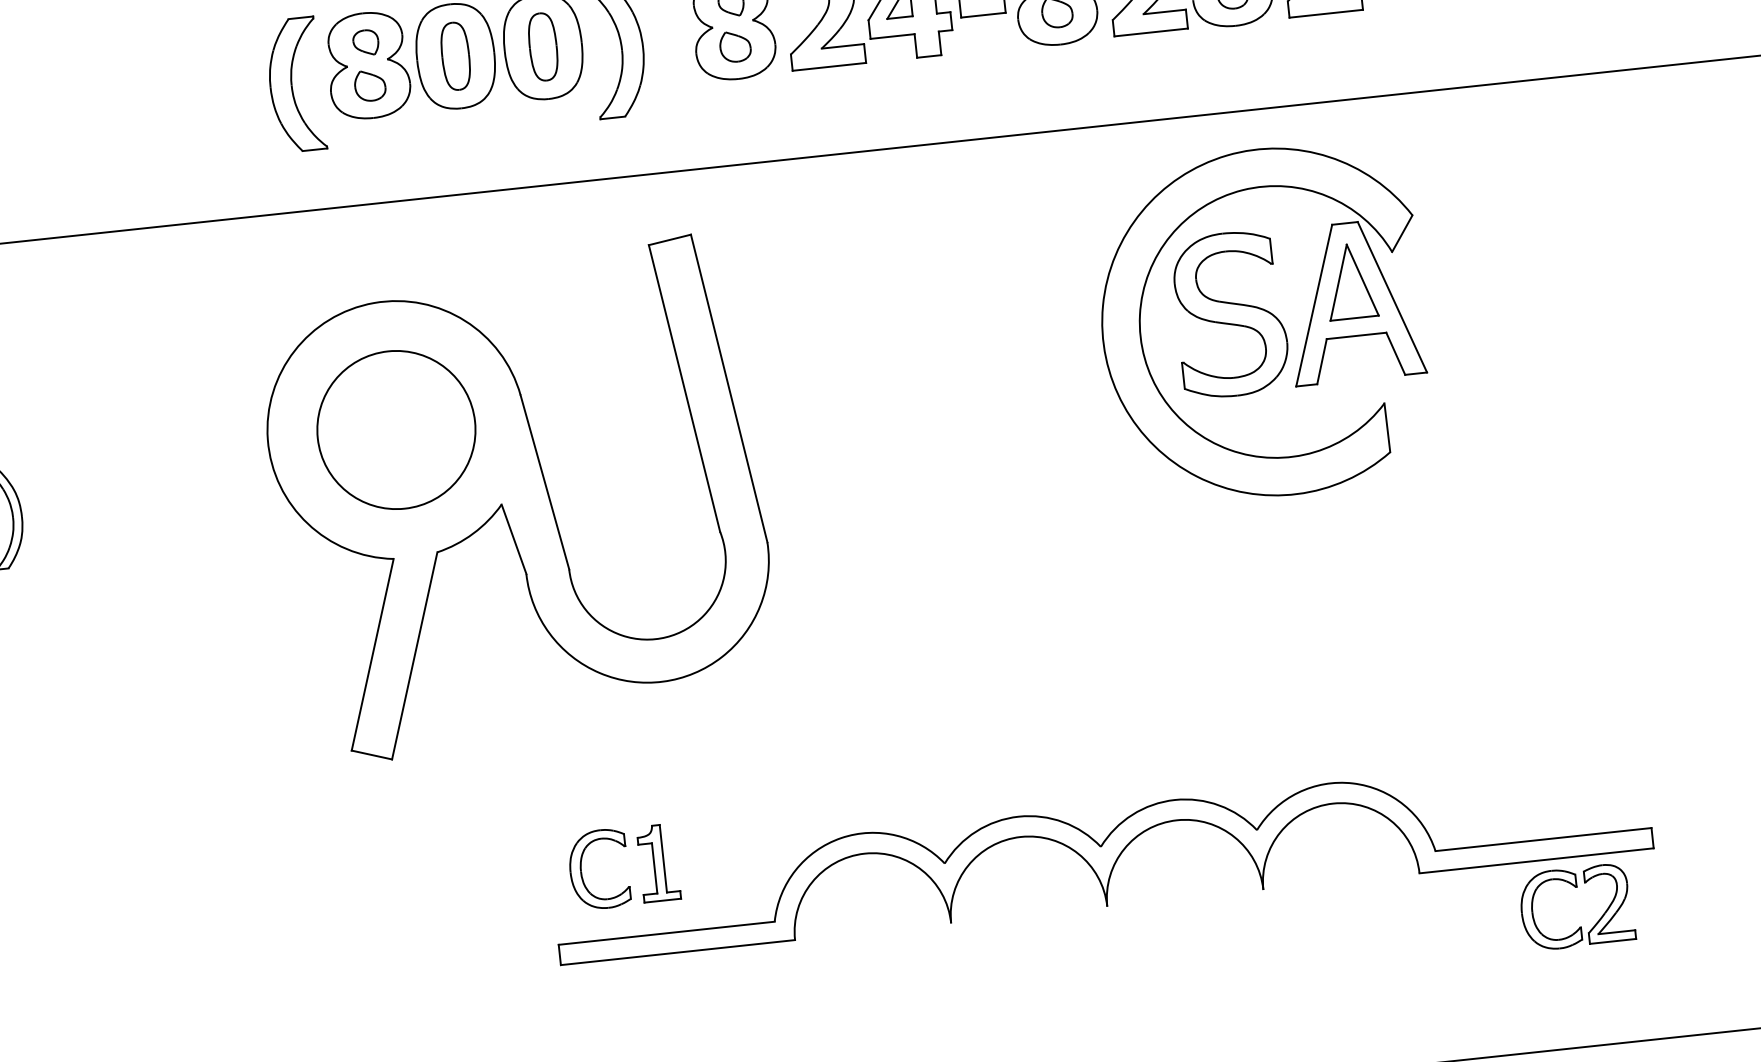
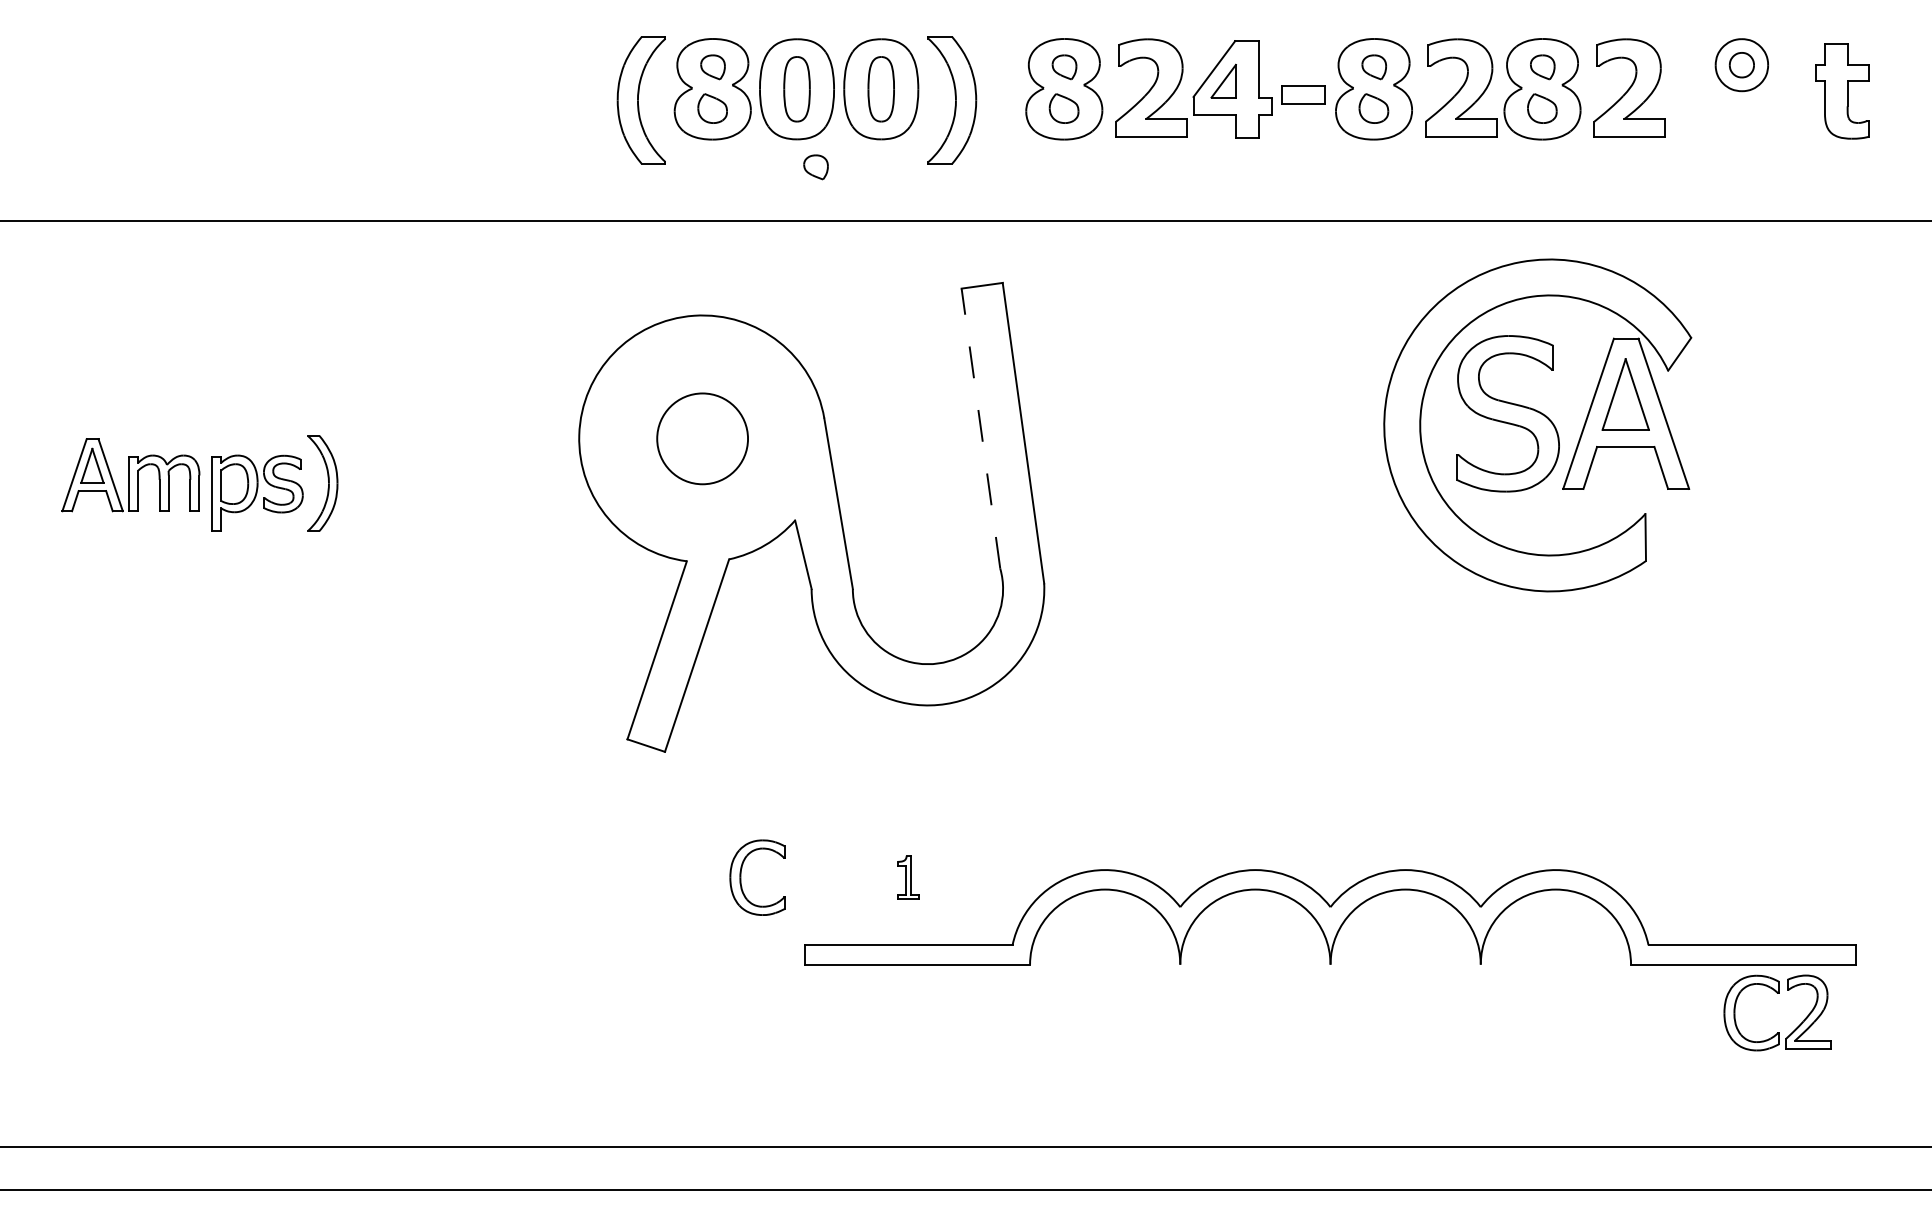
part: (483, 135) -> (815, 167), added
line: (684, 388) -> (980, 428), solid -> dashed
circle: (396, 429) -> (702, 438), size x0.6
part: (659, 862) -> (908, 877), size x0.6
part: (582, 871) -> (741, 877), moved

